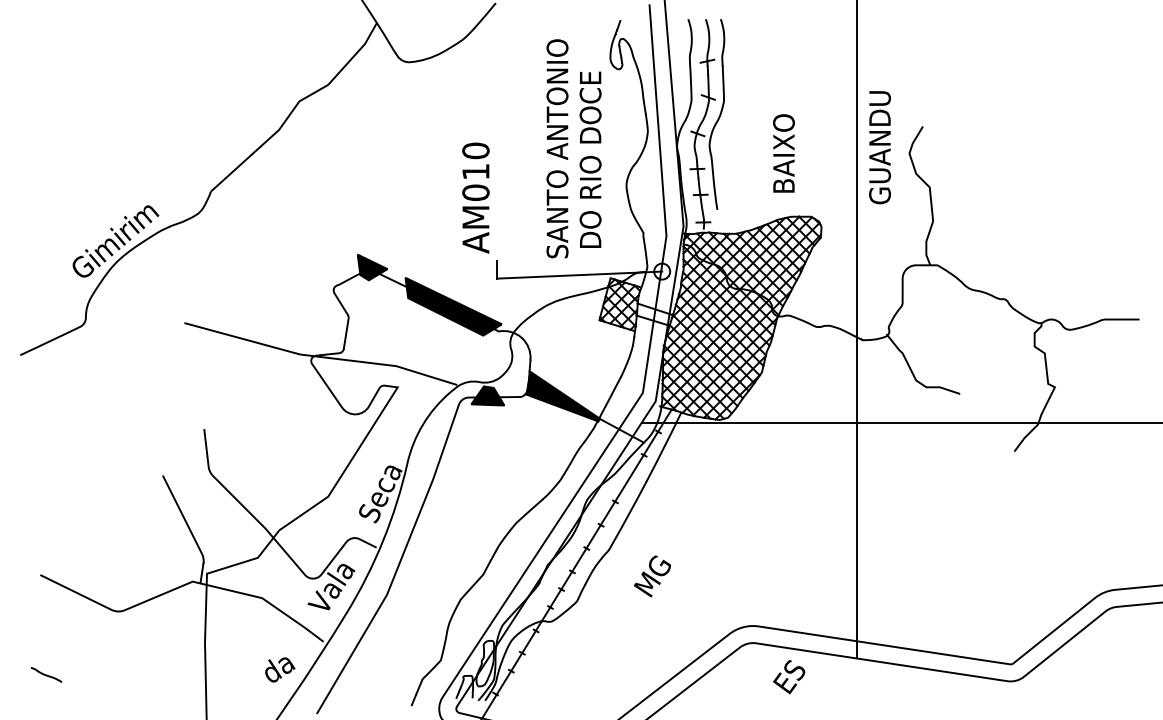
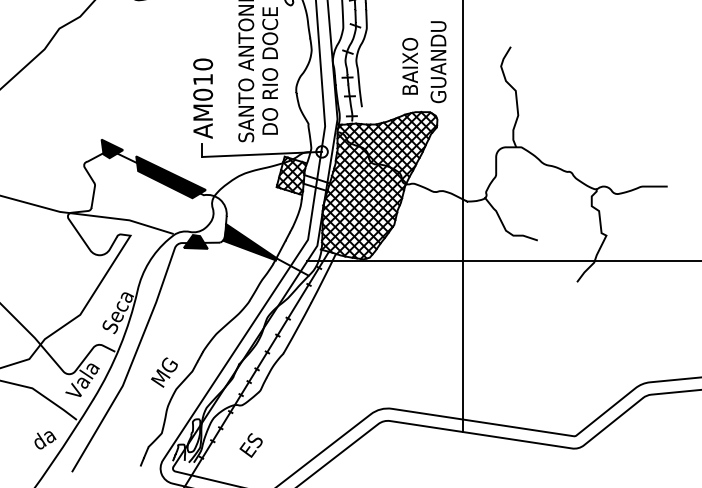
text: (879, 147) -> (438, 62), moved
text: (475, 197) -> (202, 98), moved
text: (651, 576) -> (163, 372), moved
text: (789, 677) -> (251, 445), moved

